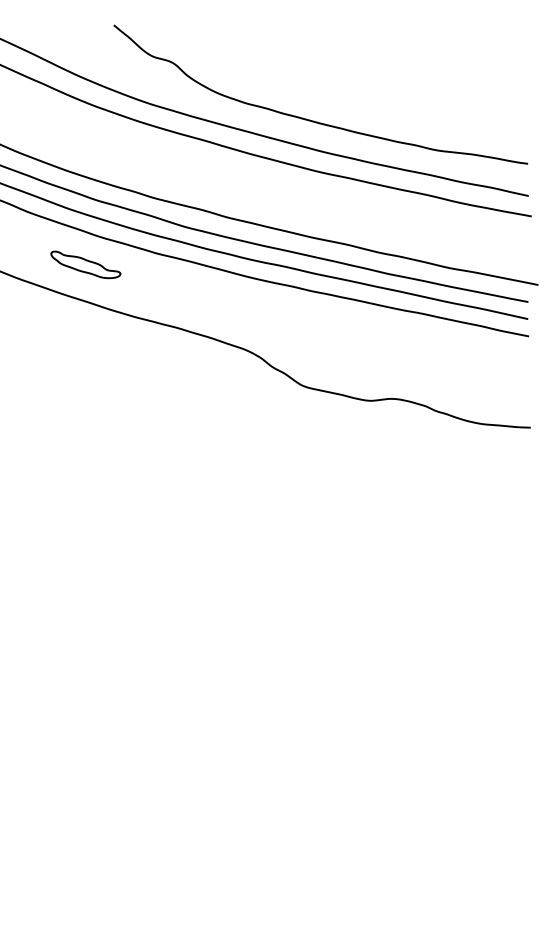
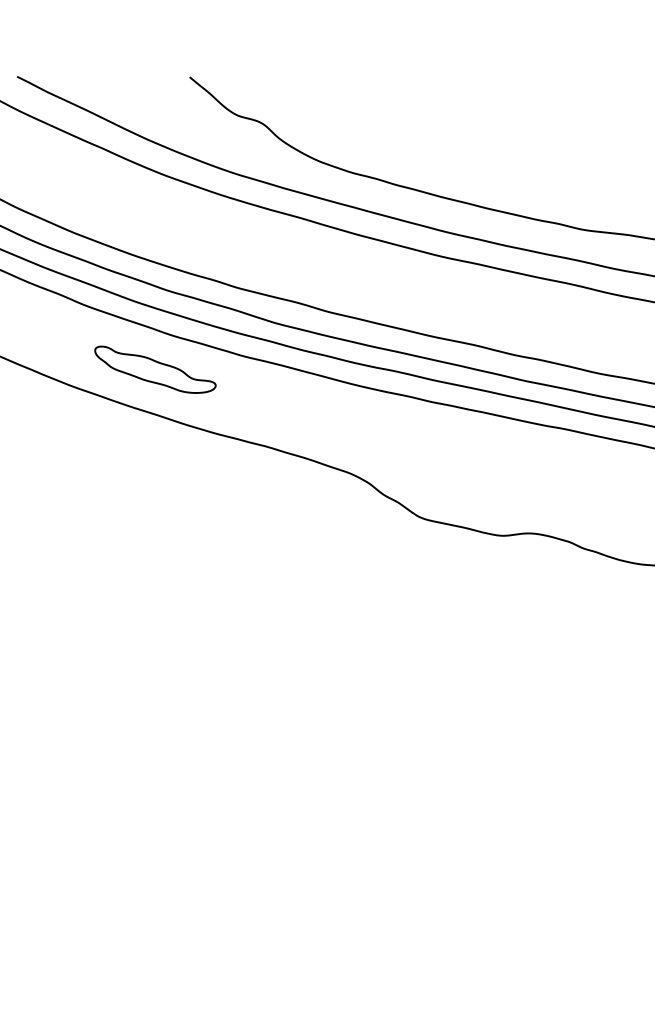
part: (85, 264) -> (155, 369), size x1.43

